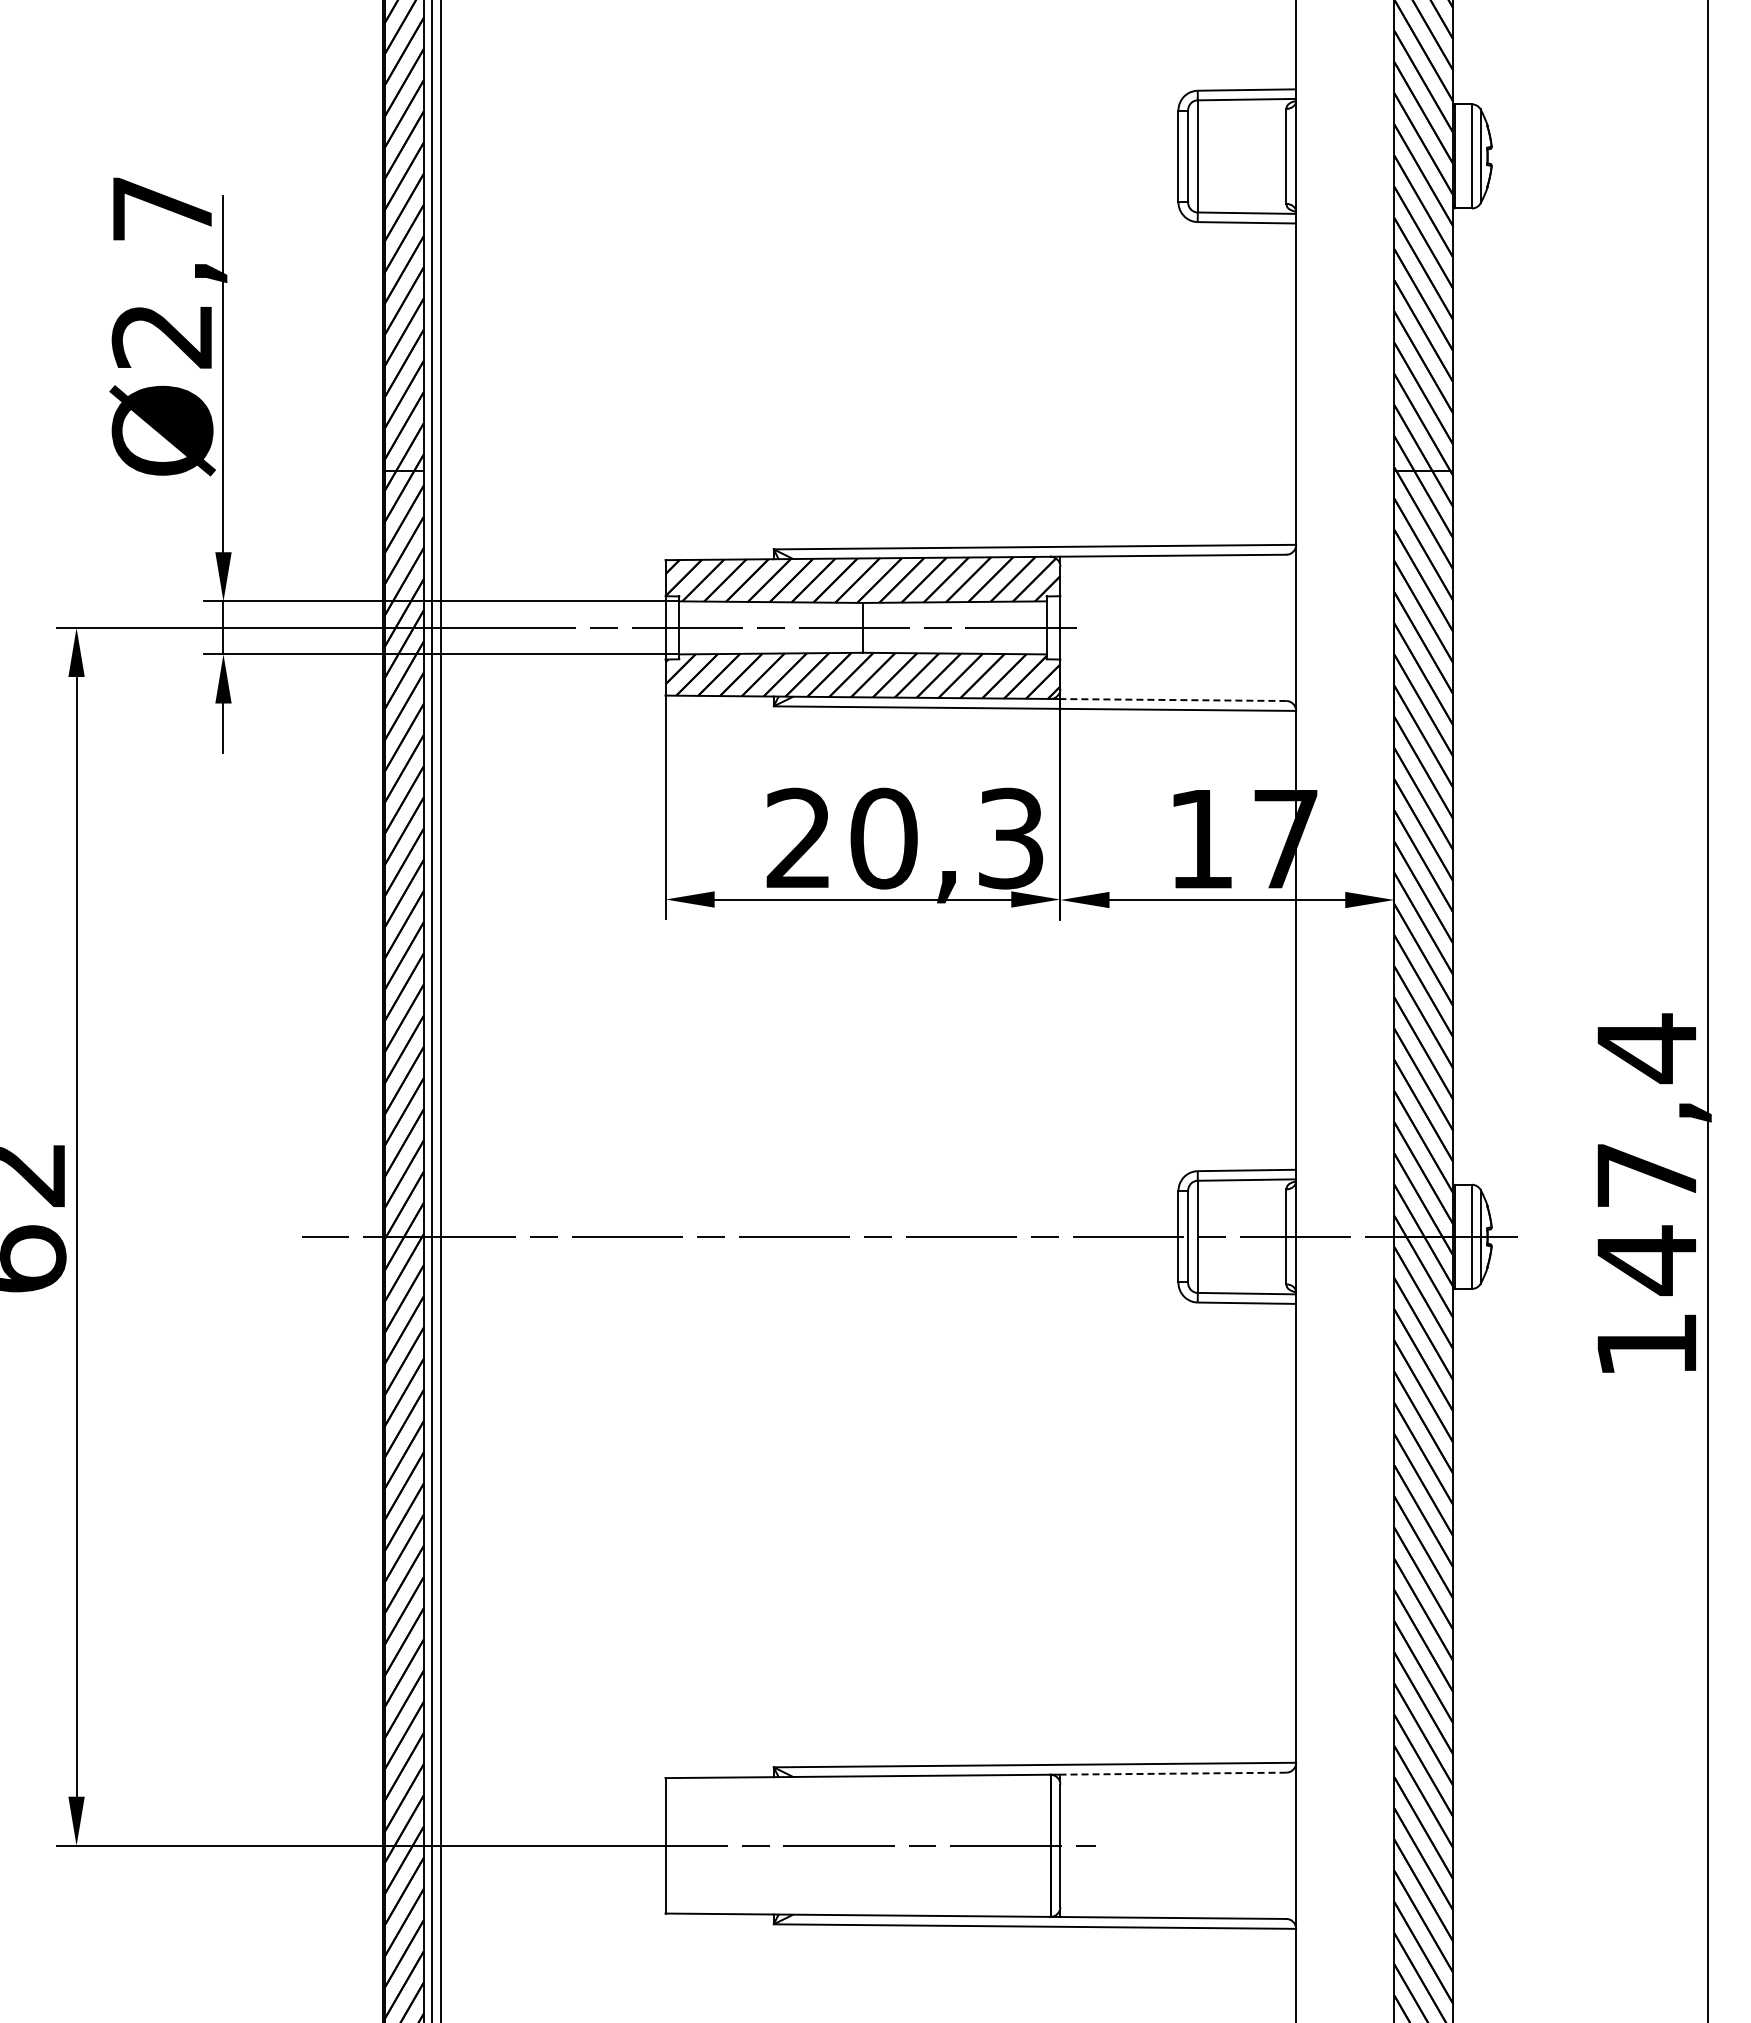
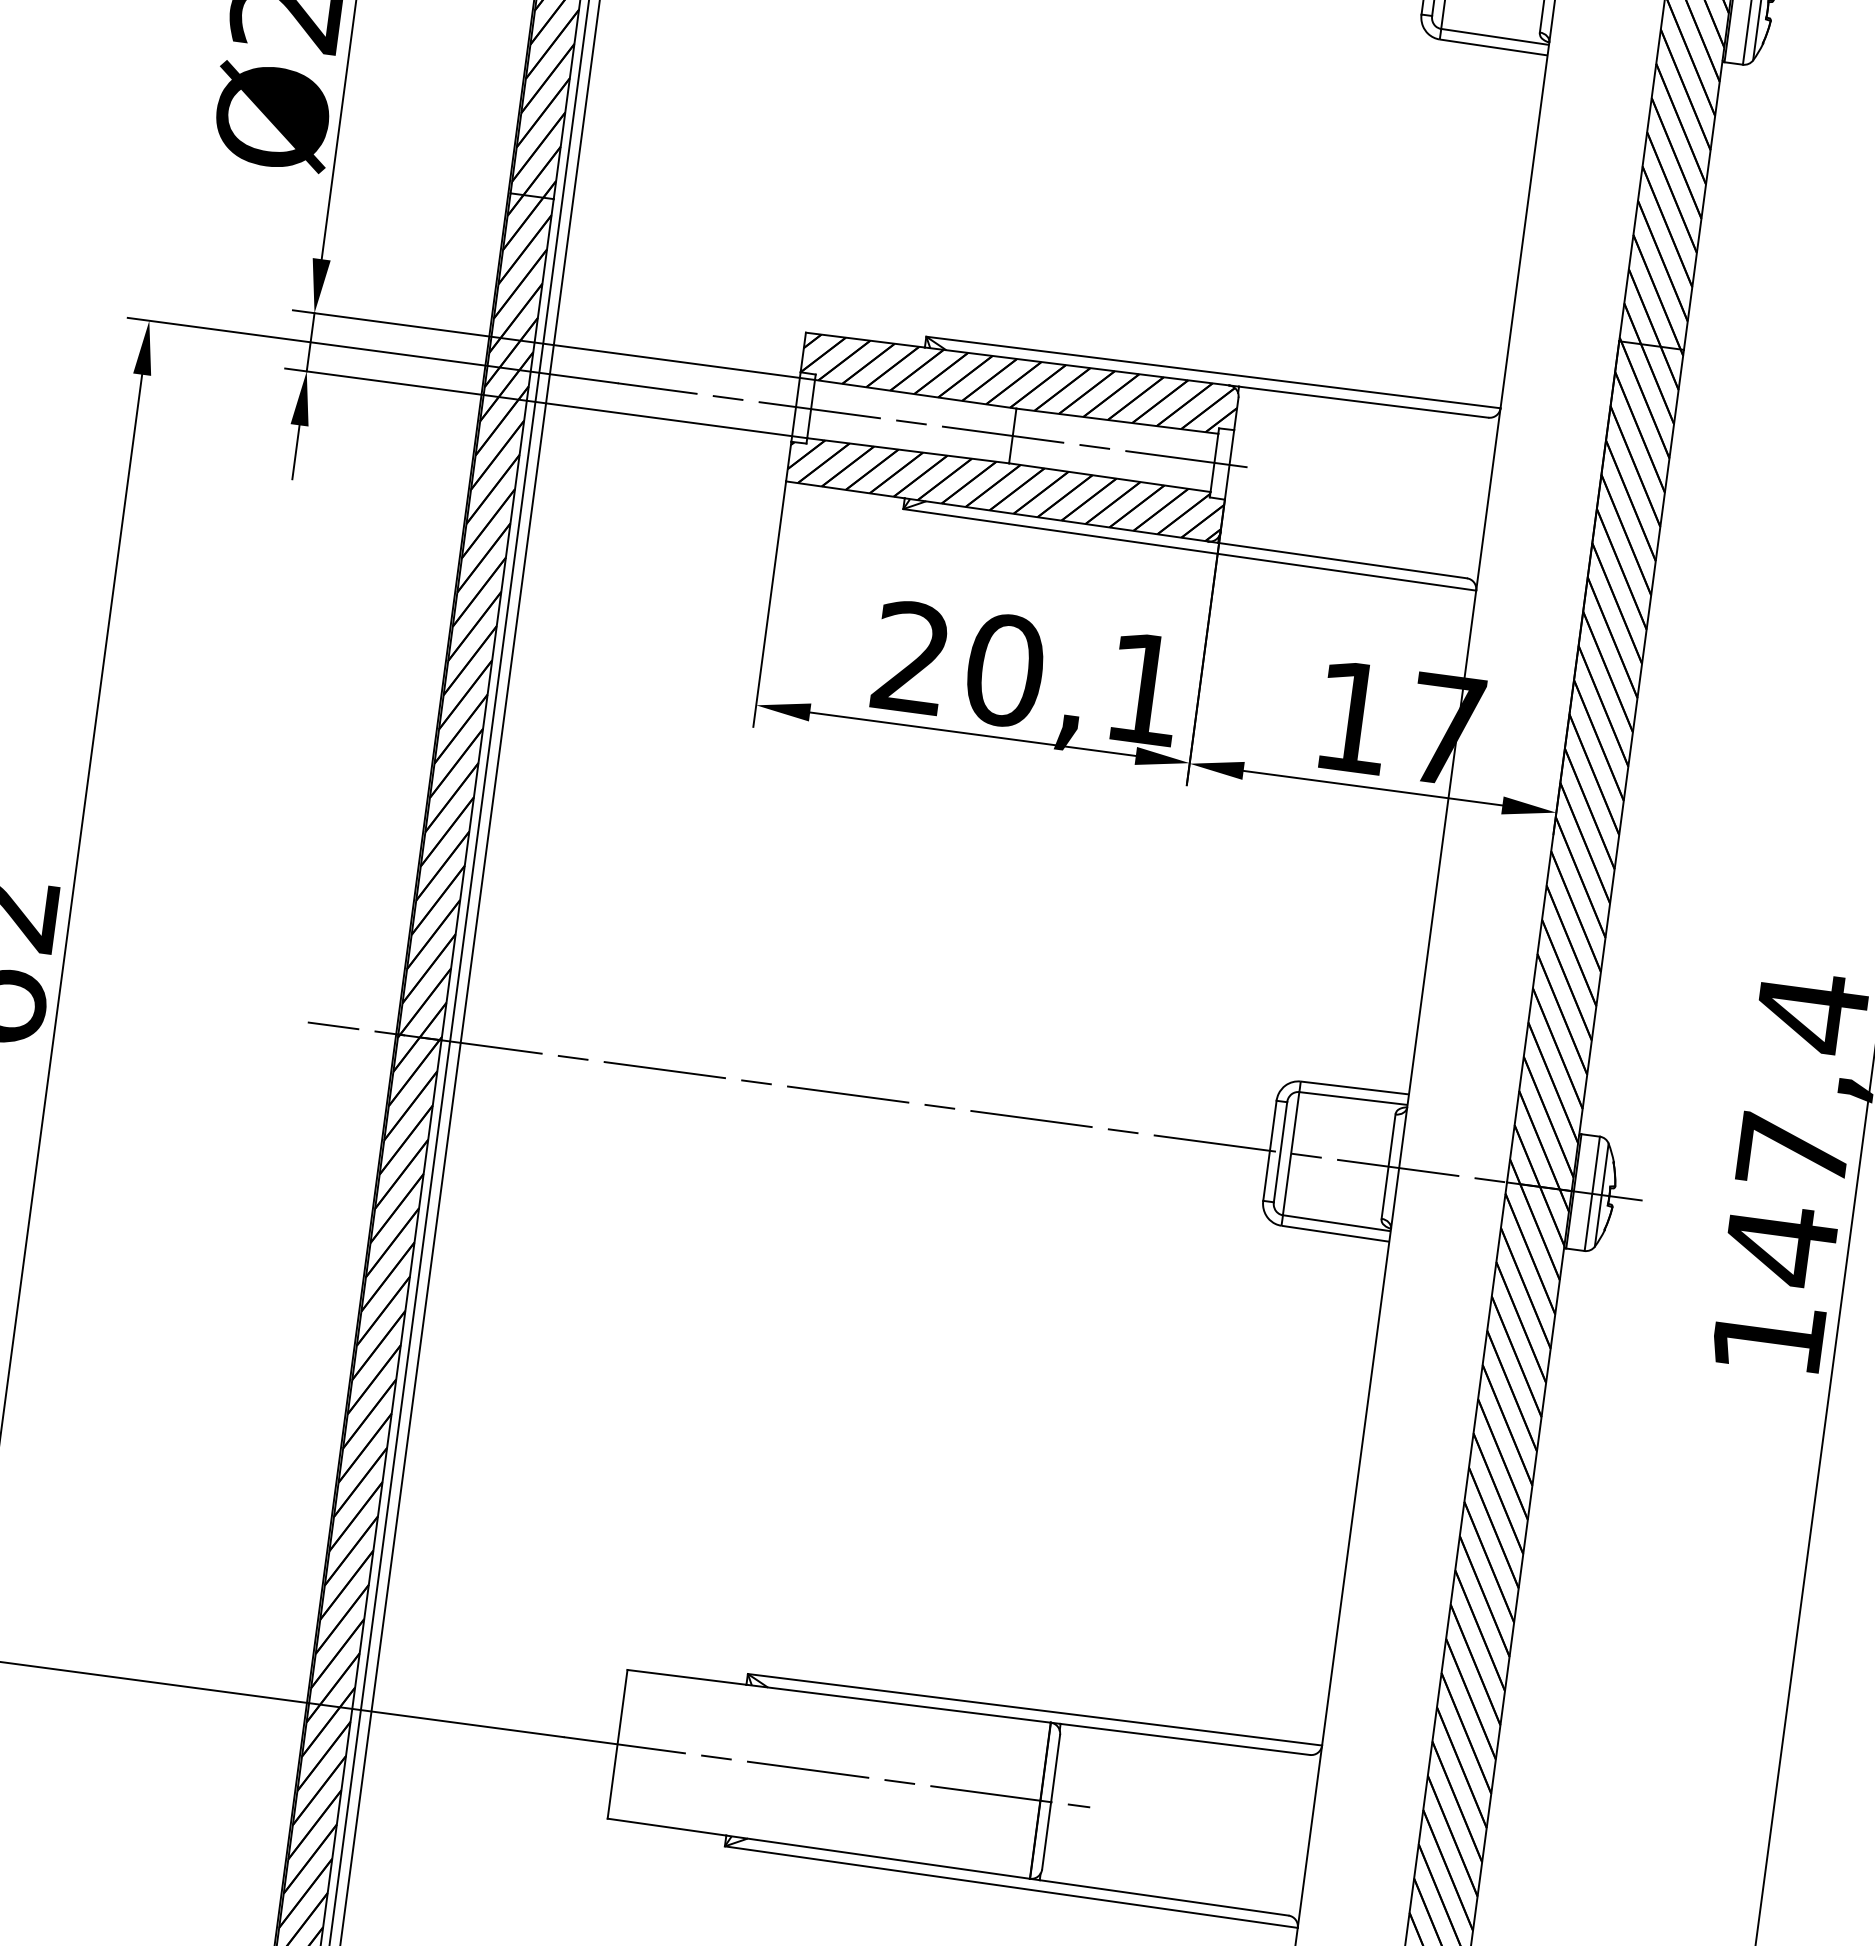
line: (1172, 700) -> (1342, 561), dashed -> solid
text: (1011, 838) -> (1145, 689), 20,3 -> 20,1
line: (1173, 1773) -> (1185, 1739), dashed -> solid

